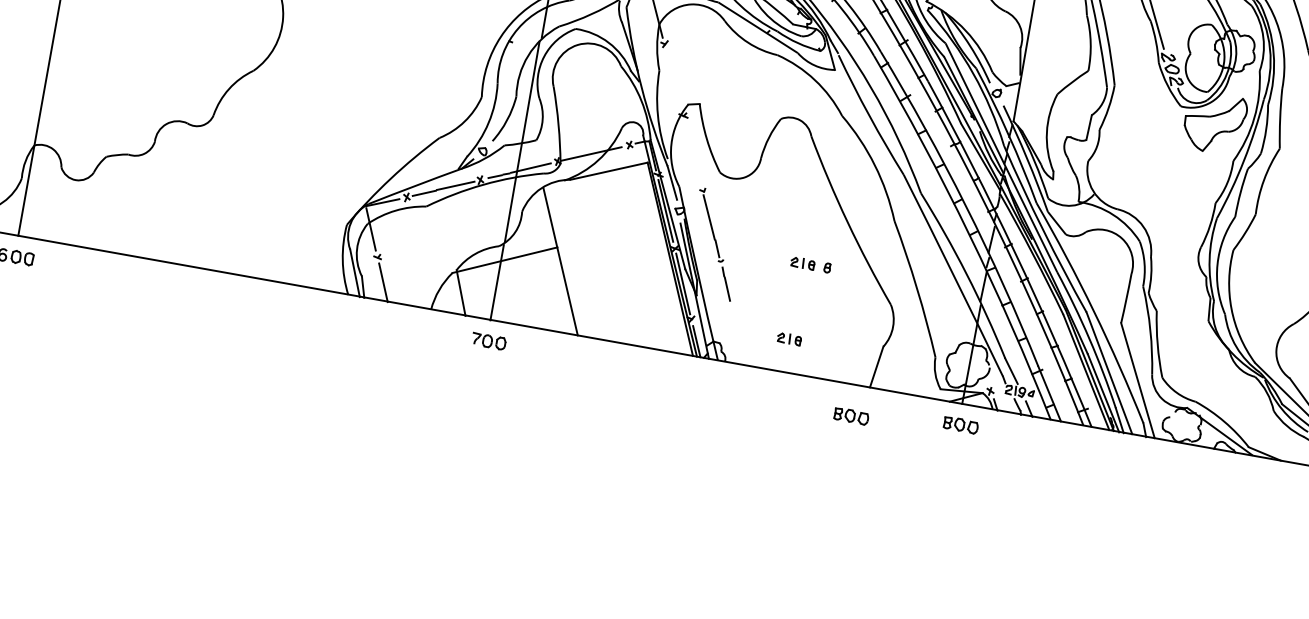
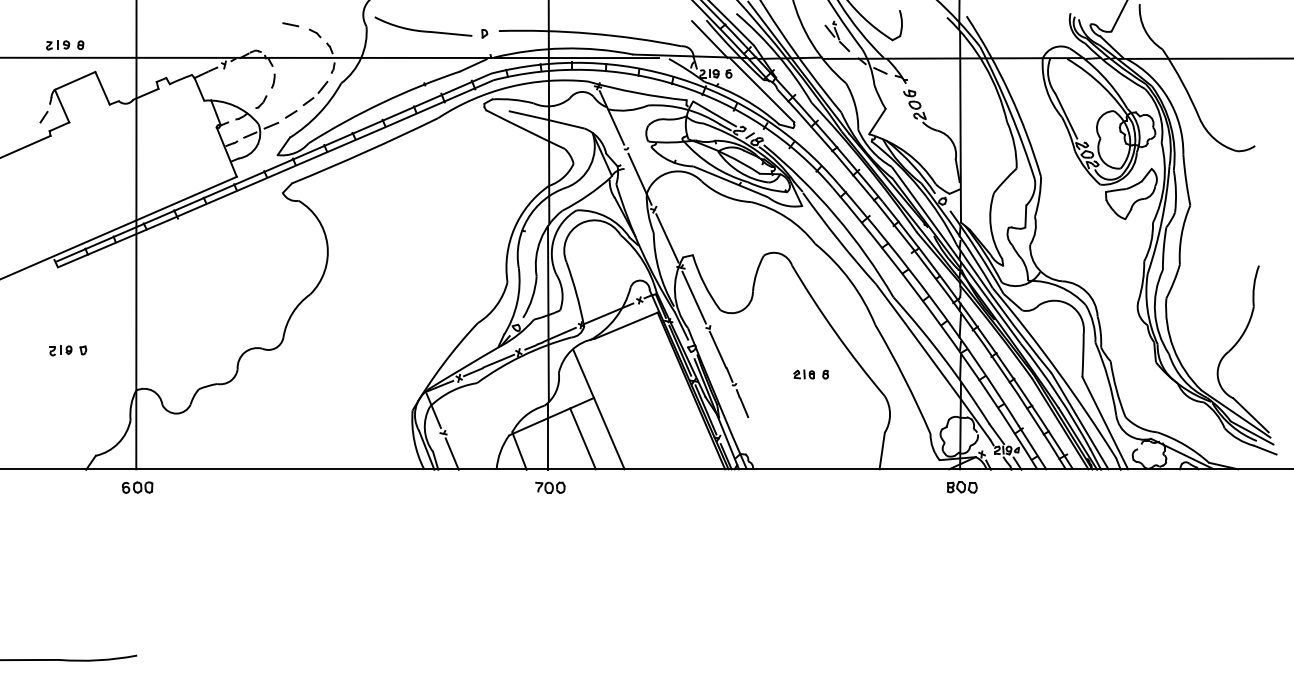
line: (674, 79) -> (667, 238), added
line: (691, 152) -> (693, 297), added
line: (535, 291) -> (582, 438), added
part: (788, 338) -> (803, 440), removed
part: (851, 416) -> (868, 496), removed

